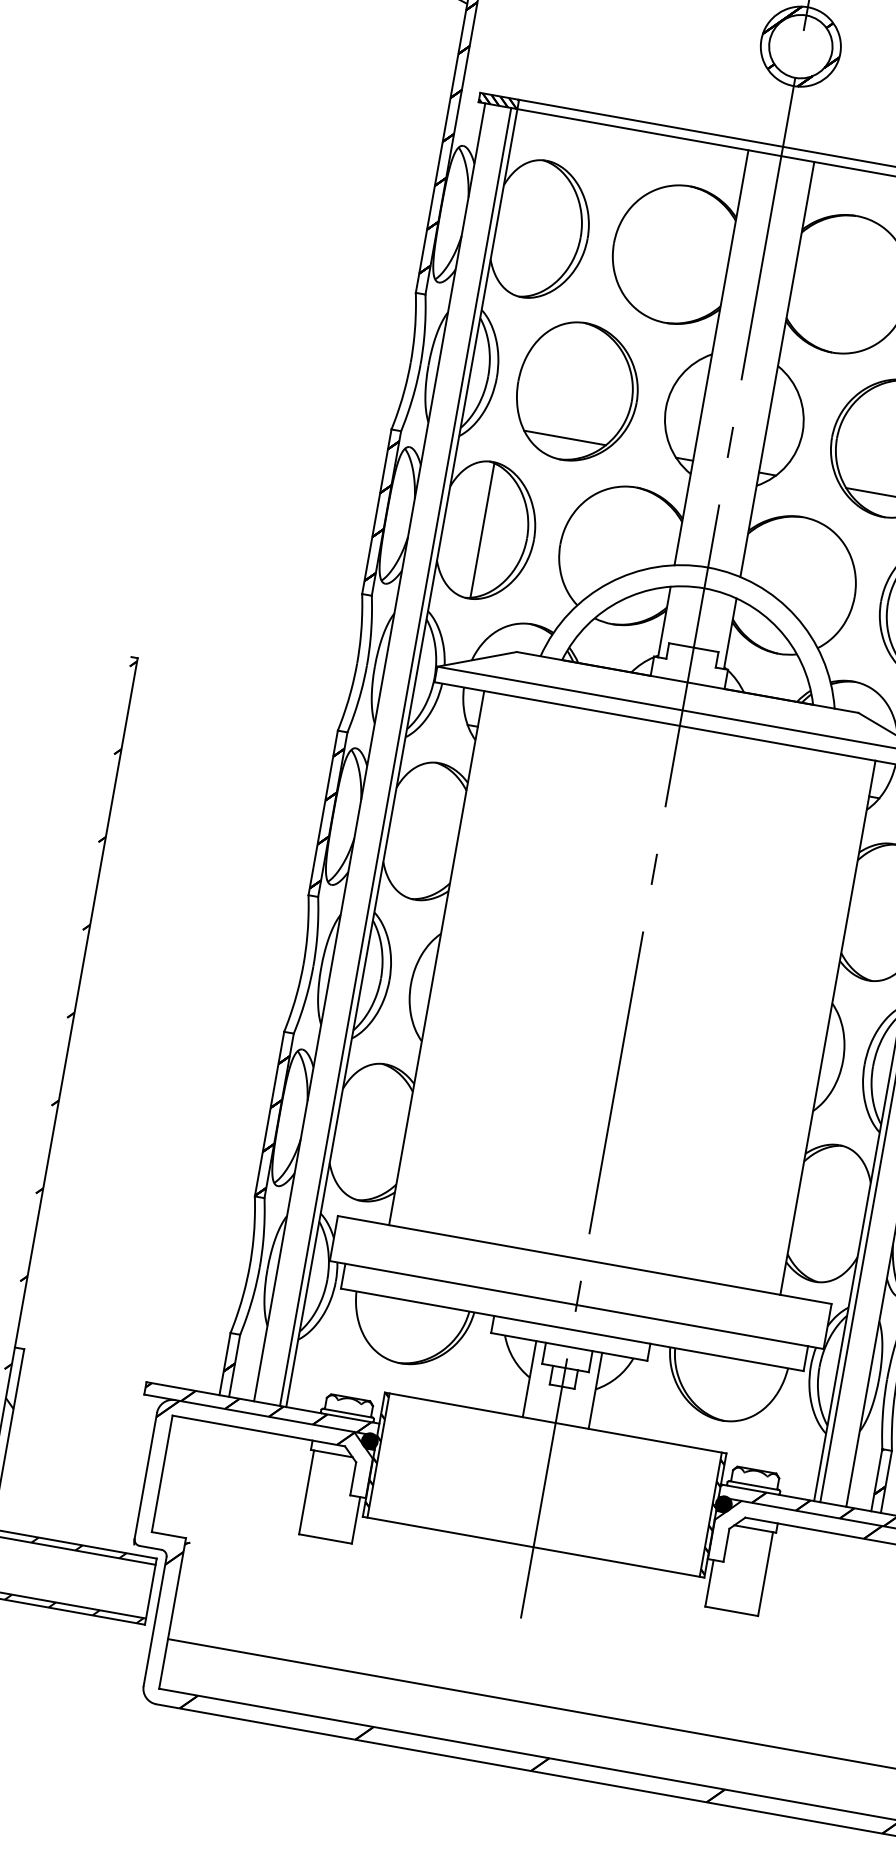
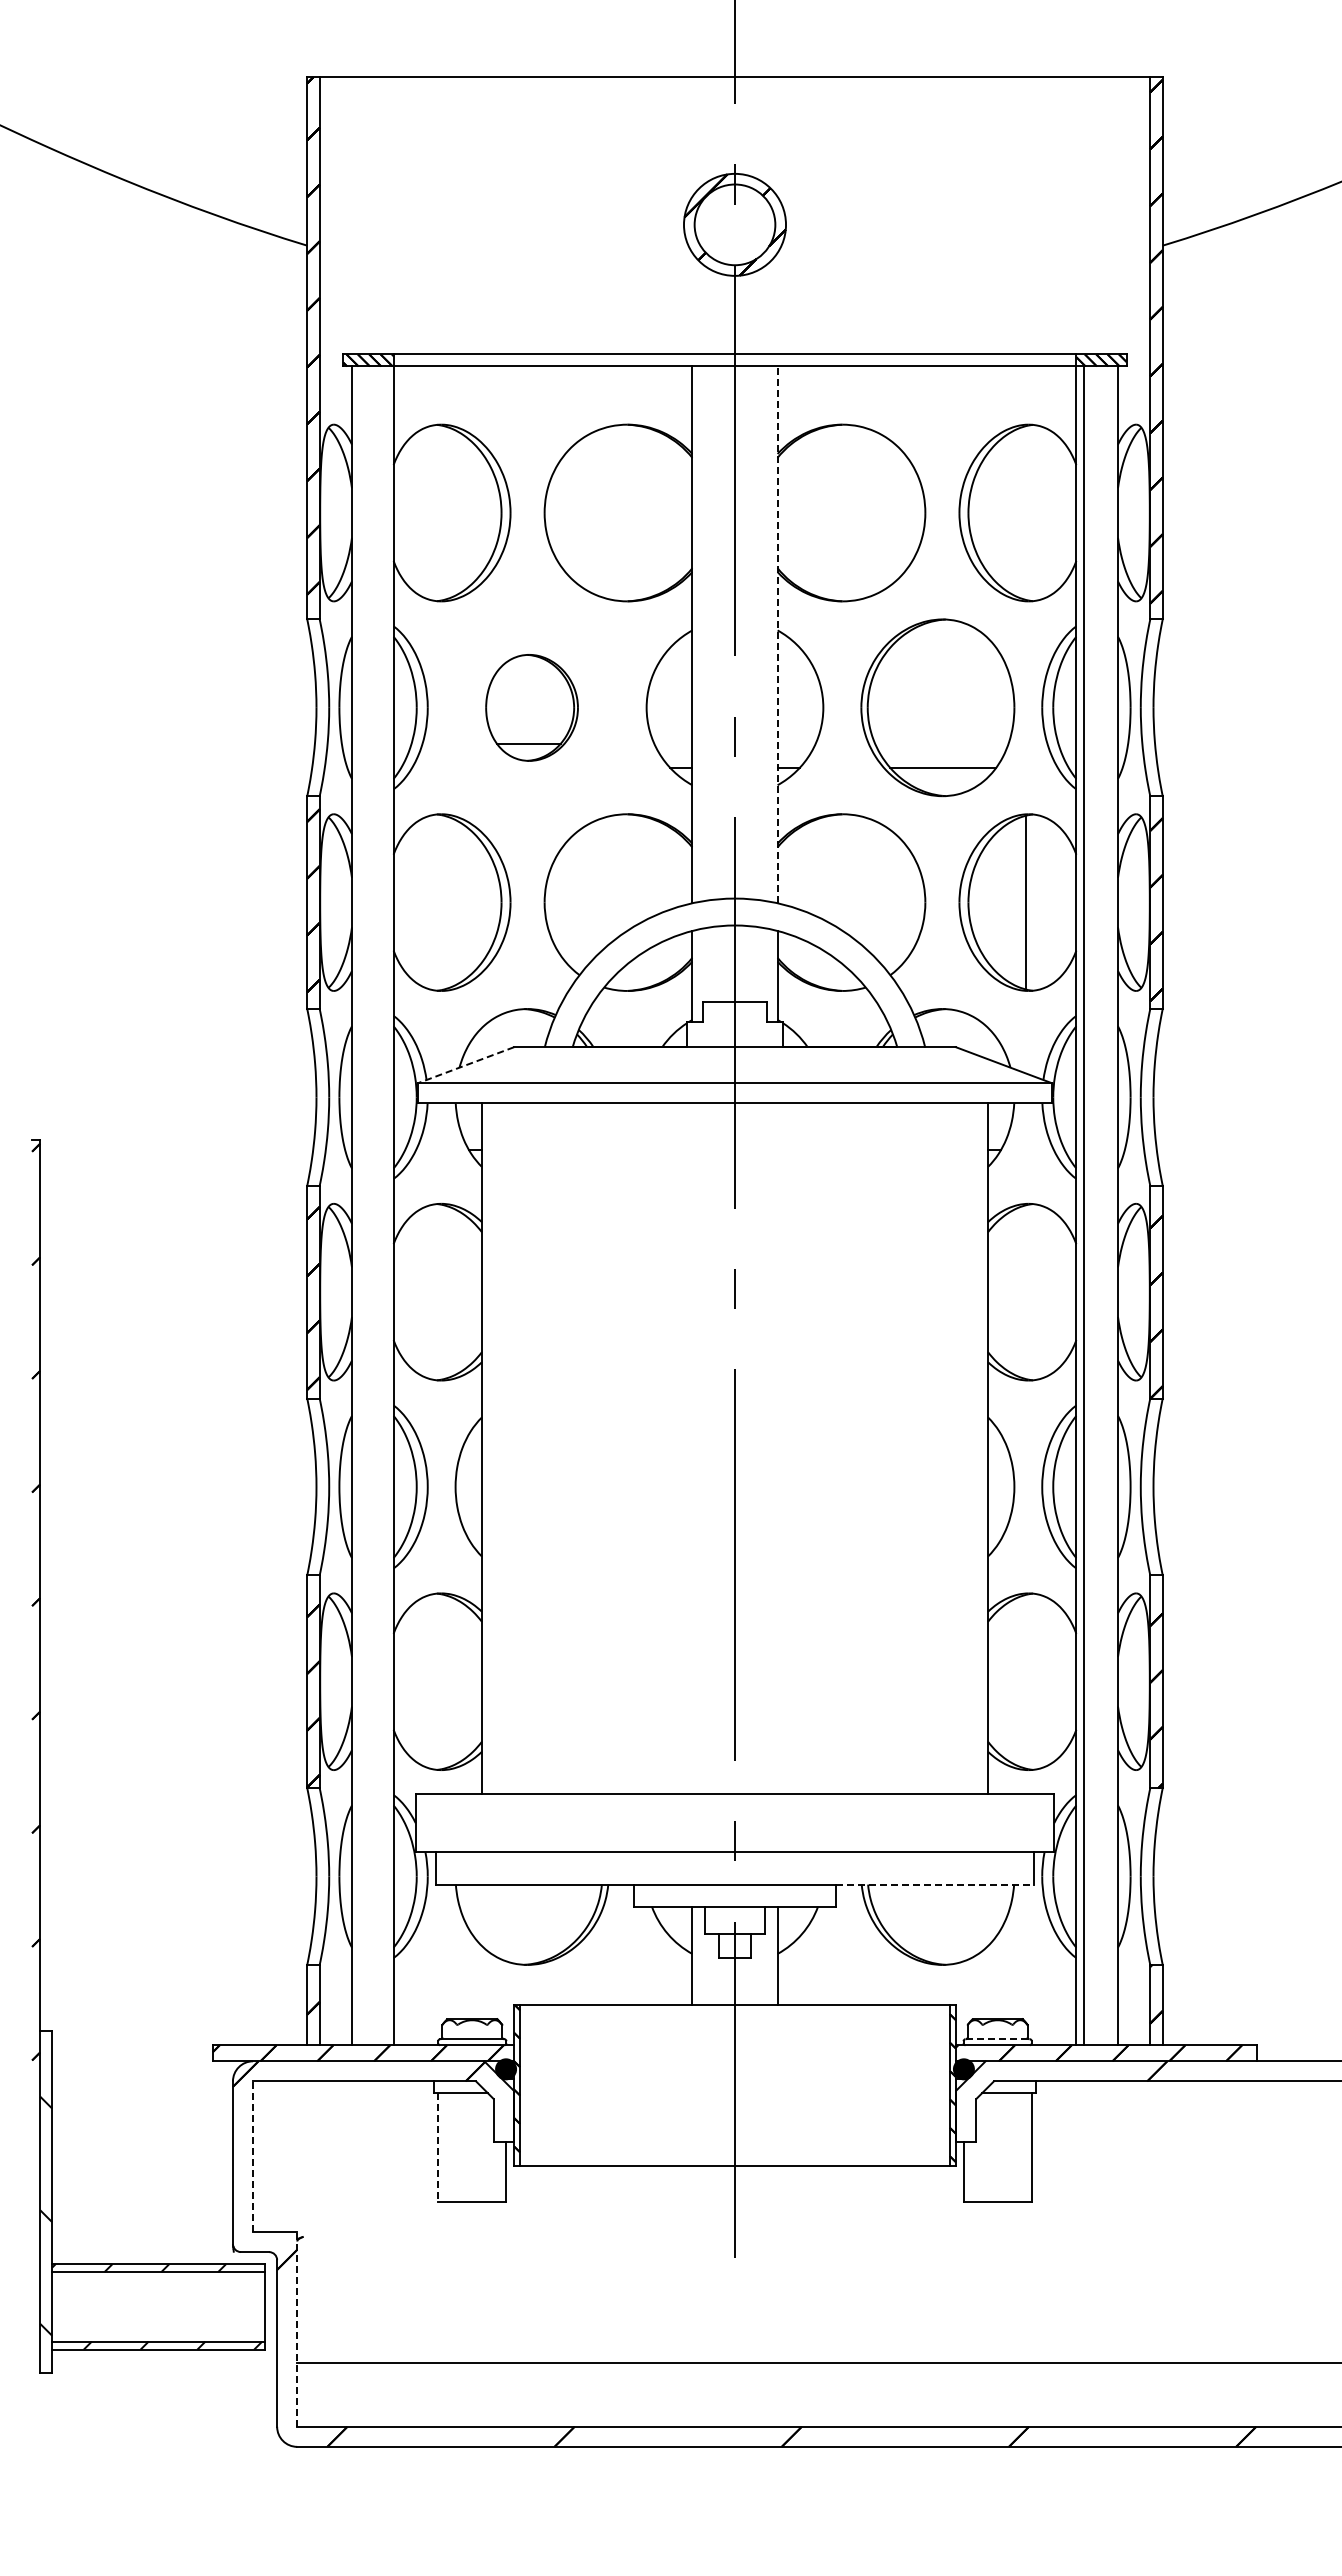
line: (777, 369) -> (777, 634), solid -> dashed
part: (577, 391) -> (531, 707), size x0.6
line: (482, 530) -> (443, 902), removed
line: (476, 659) -> (465, 1065), solid -> dashed
line: (395, 756) -> (385, 1205), removed
line: (727, 1357) -> (935, 1884), solid -> dashed
line: (162, 1473) -> (253, 2156), solid -> dashed
line: (754, 1485) -> (998, 2039), solid -> dashed
line: (306, 1493) -> (438, 2148), solid -> dashed
line: (172, 1612) -> (297, 2328), solid -> dashed

